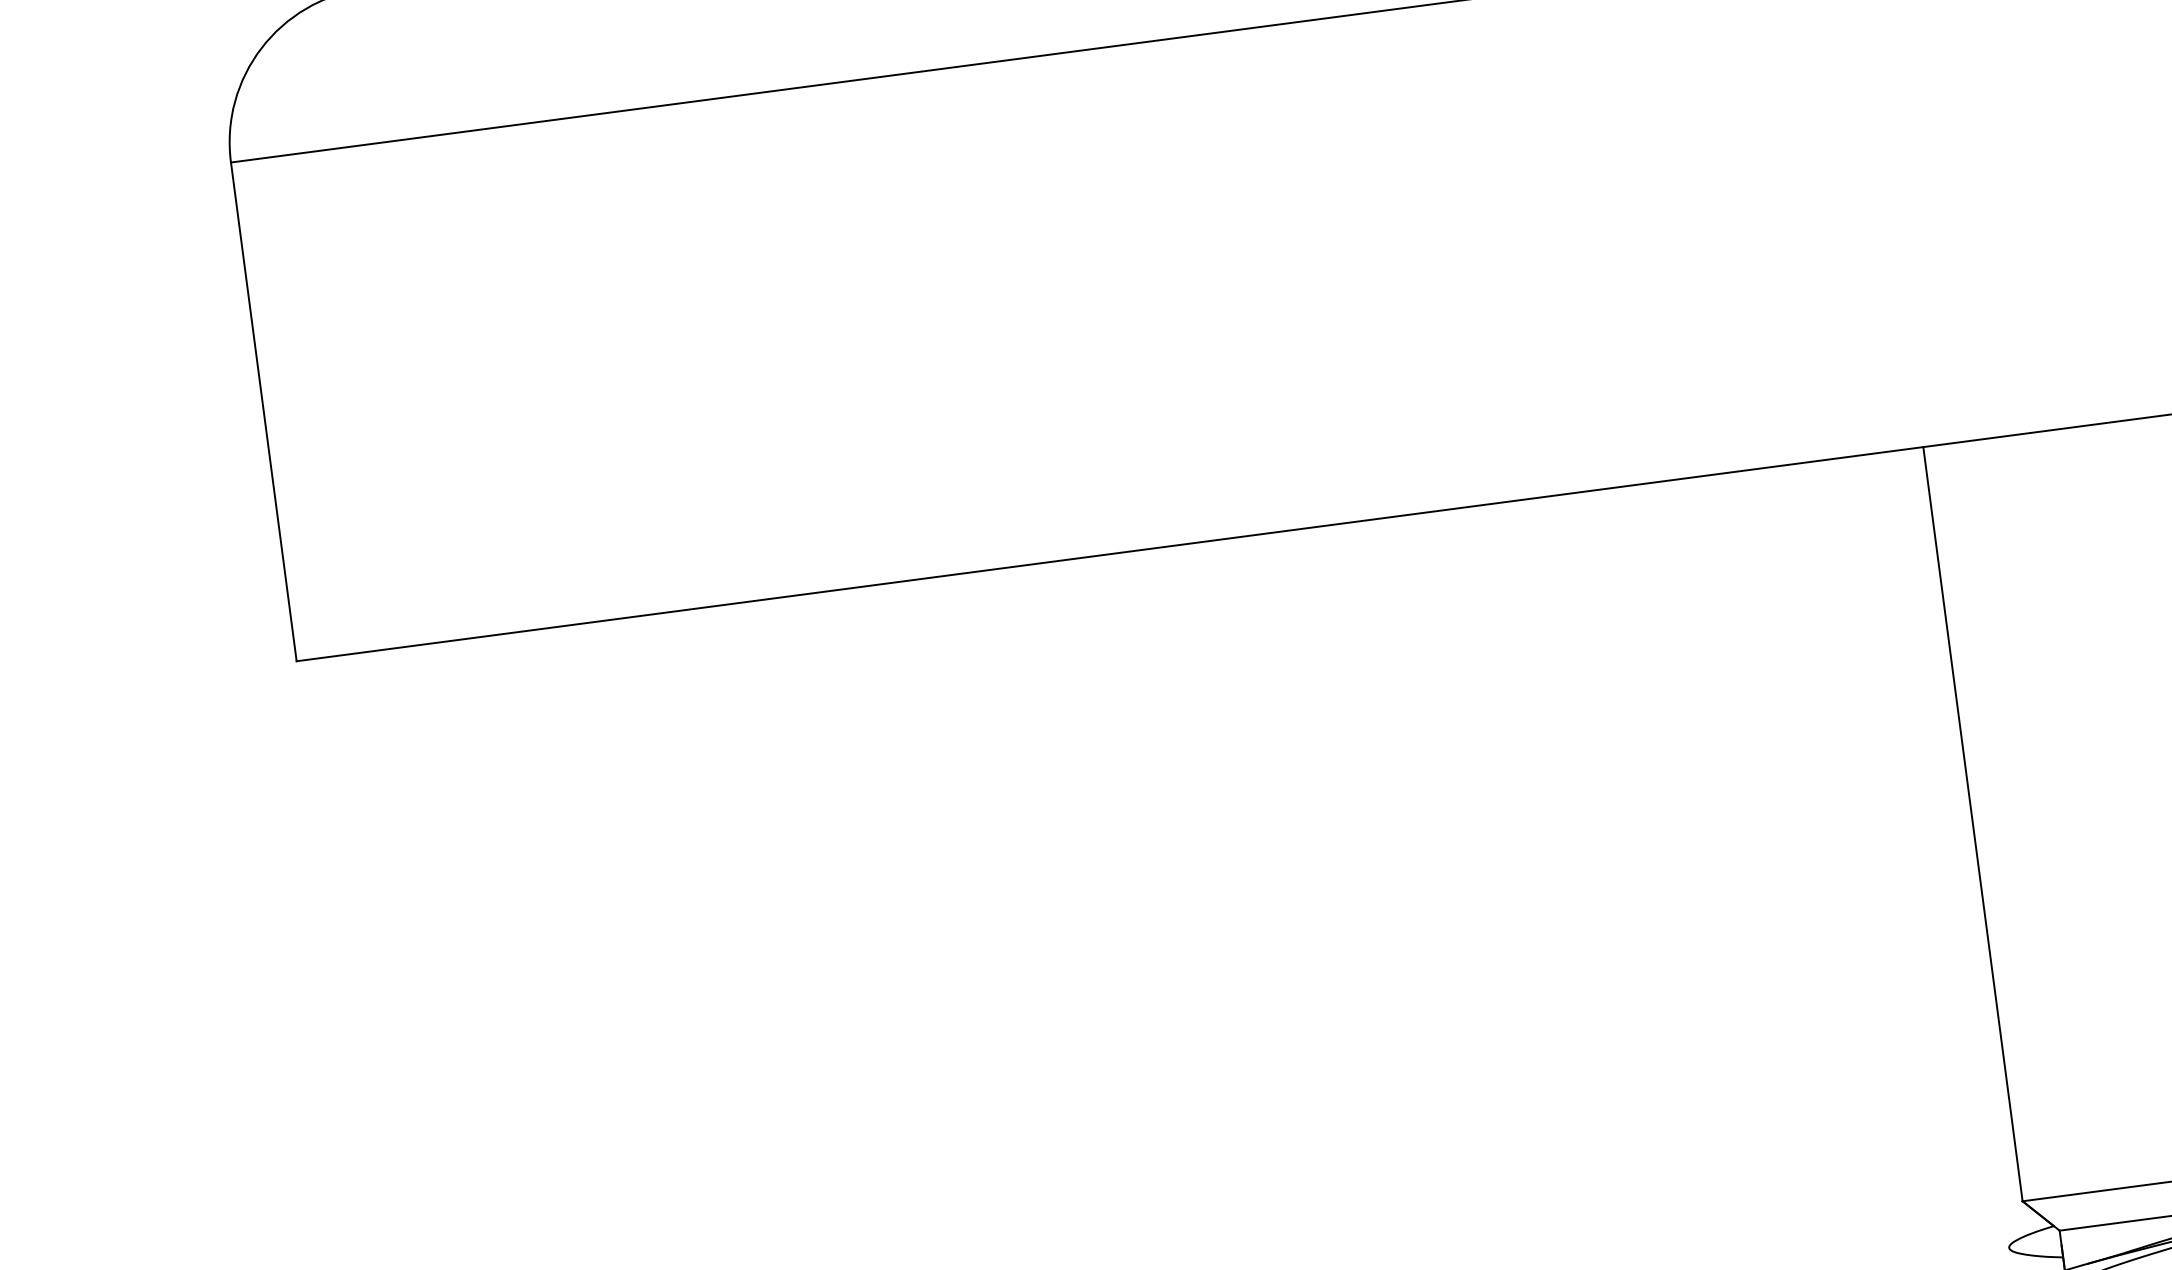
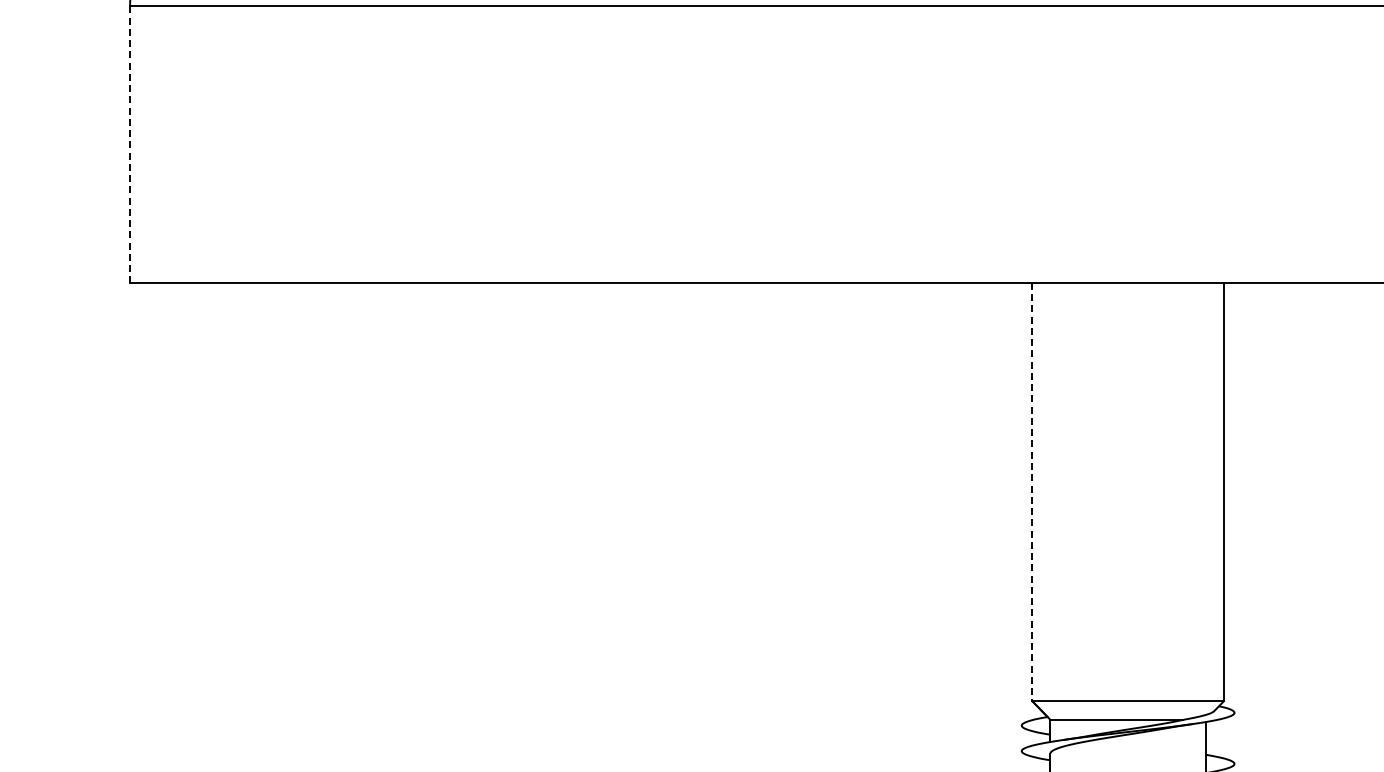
line: (264, 413) -> (130, 145), solid -> dashed
line: (1973, 824) -> (1032, 492), solid -> dashed

